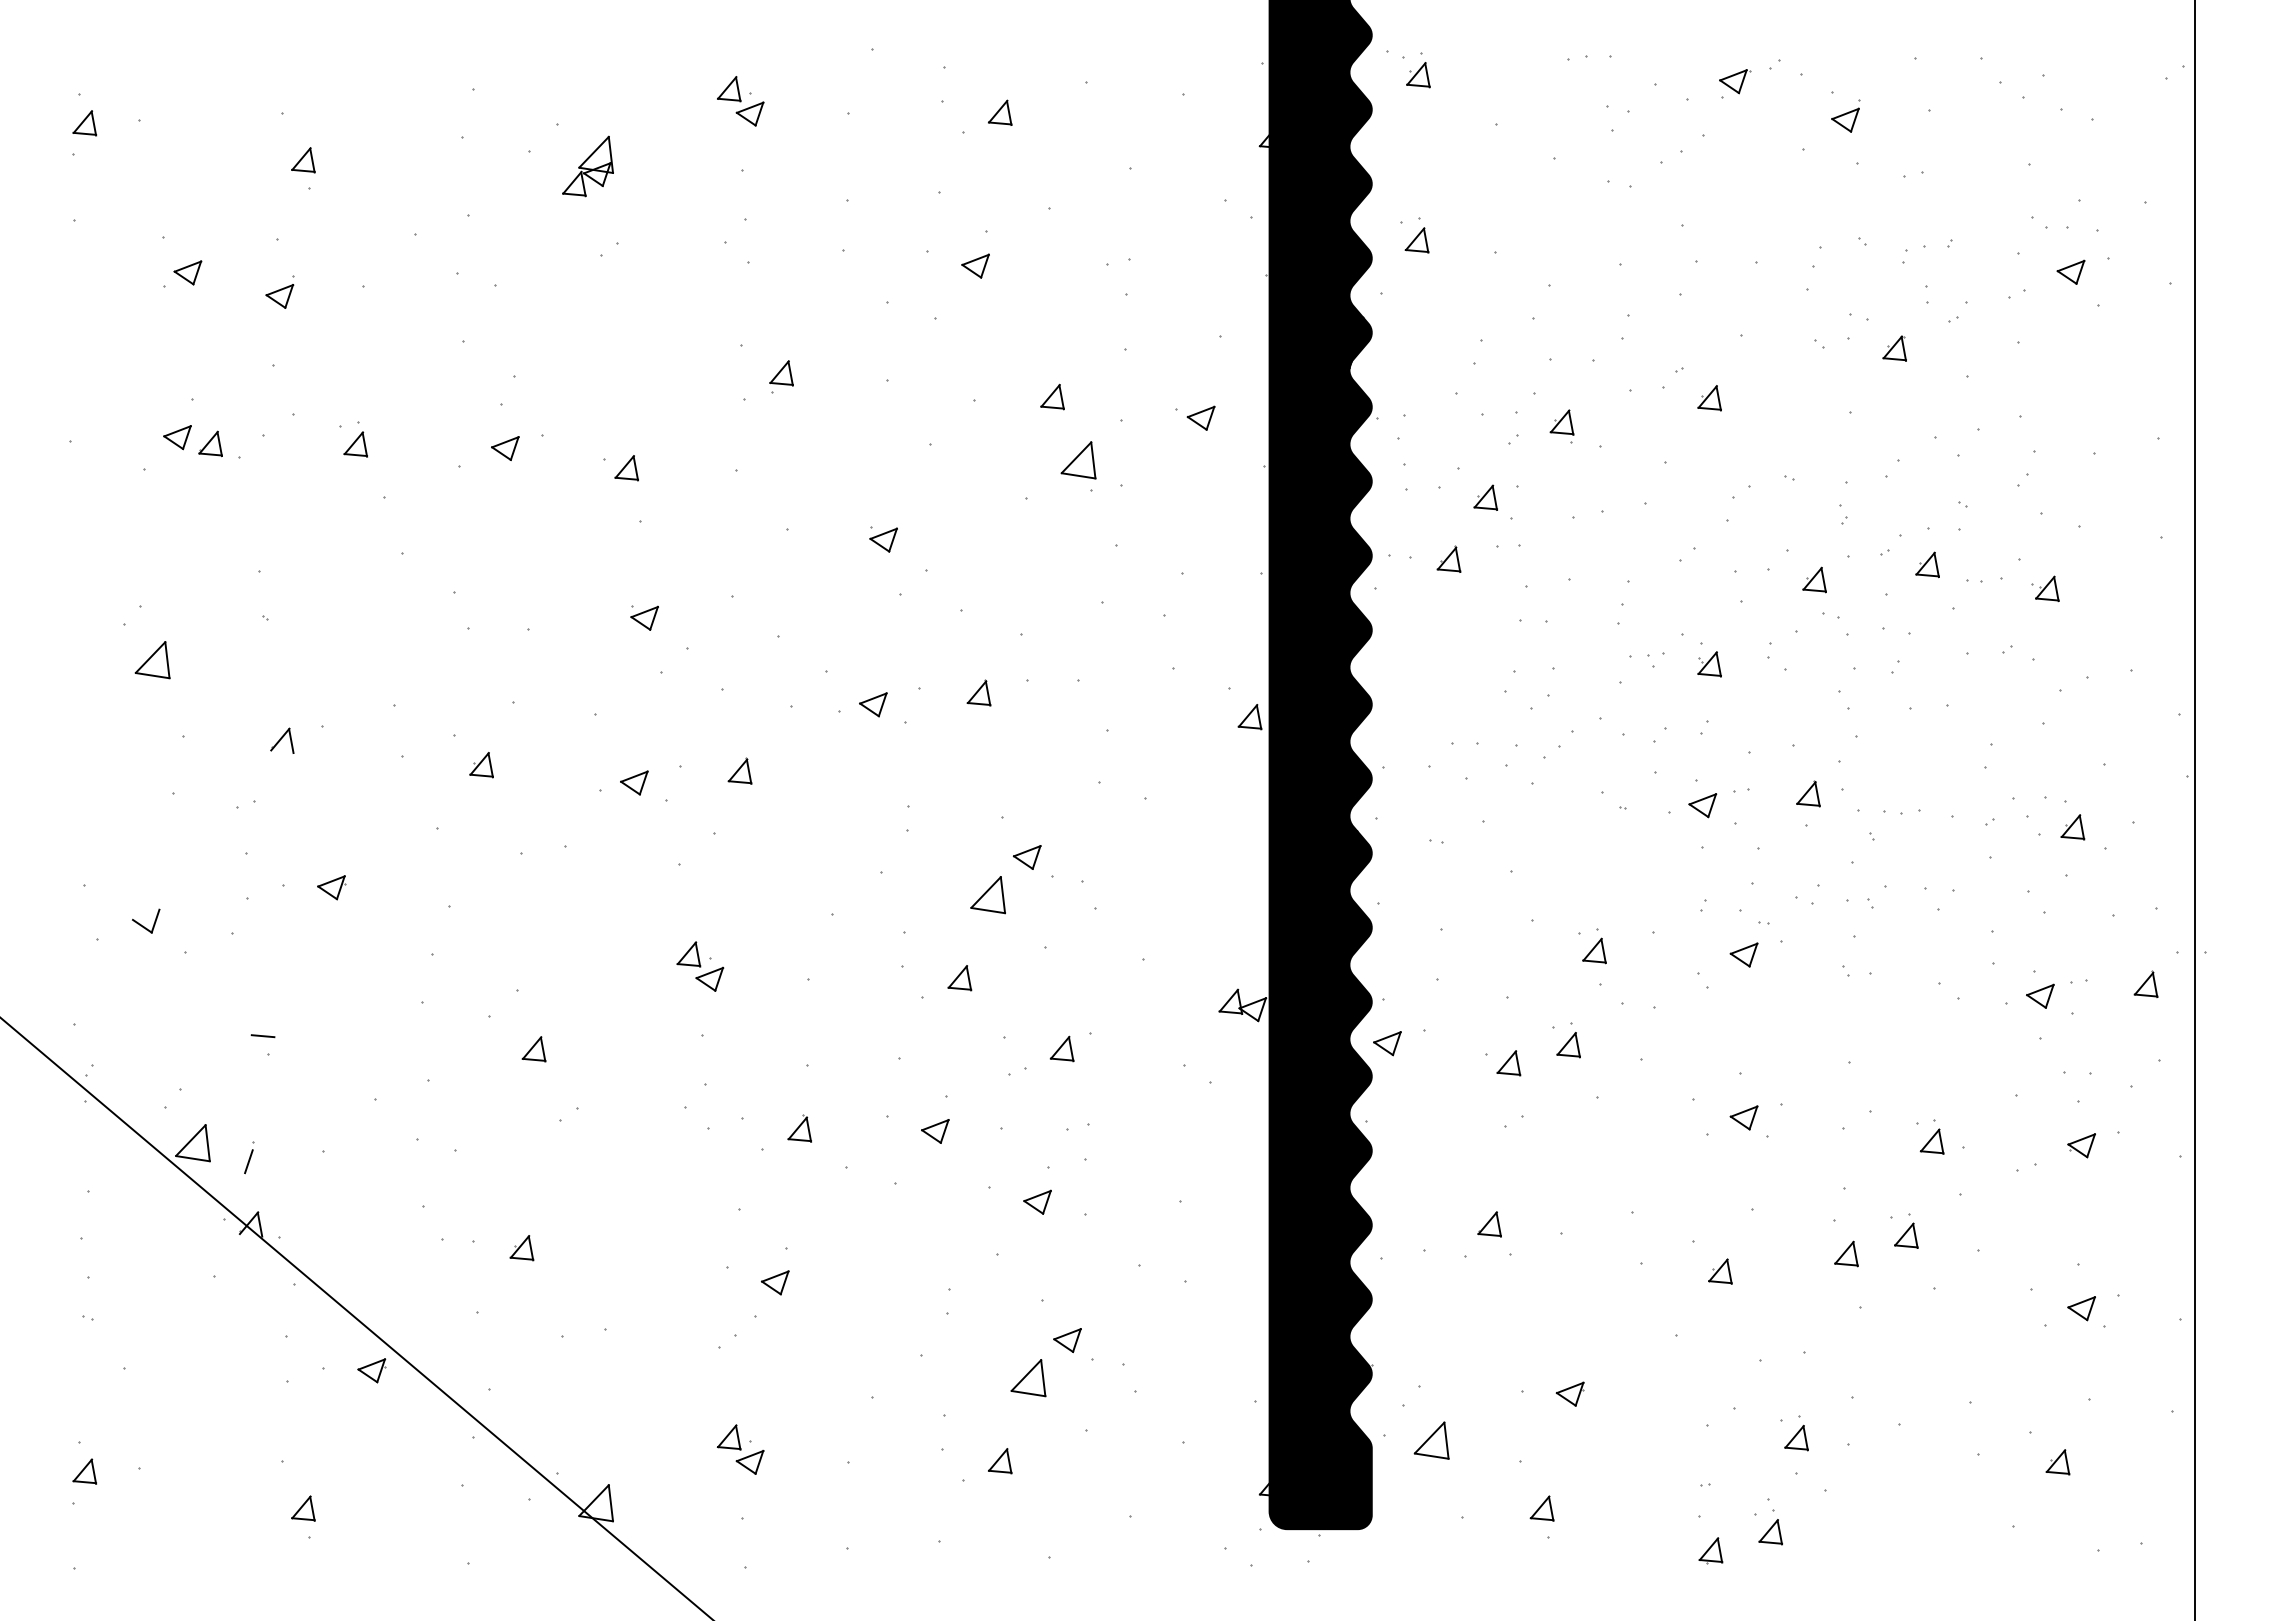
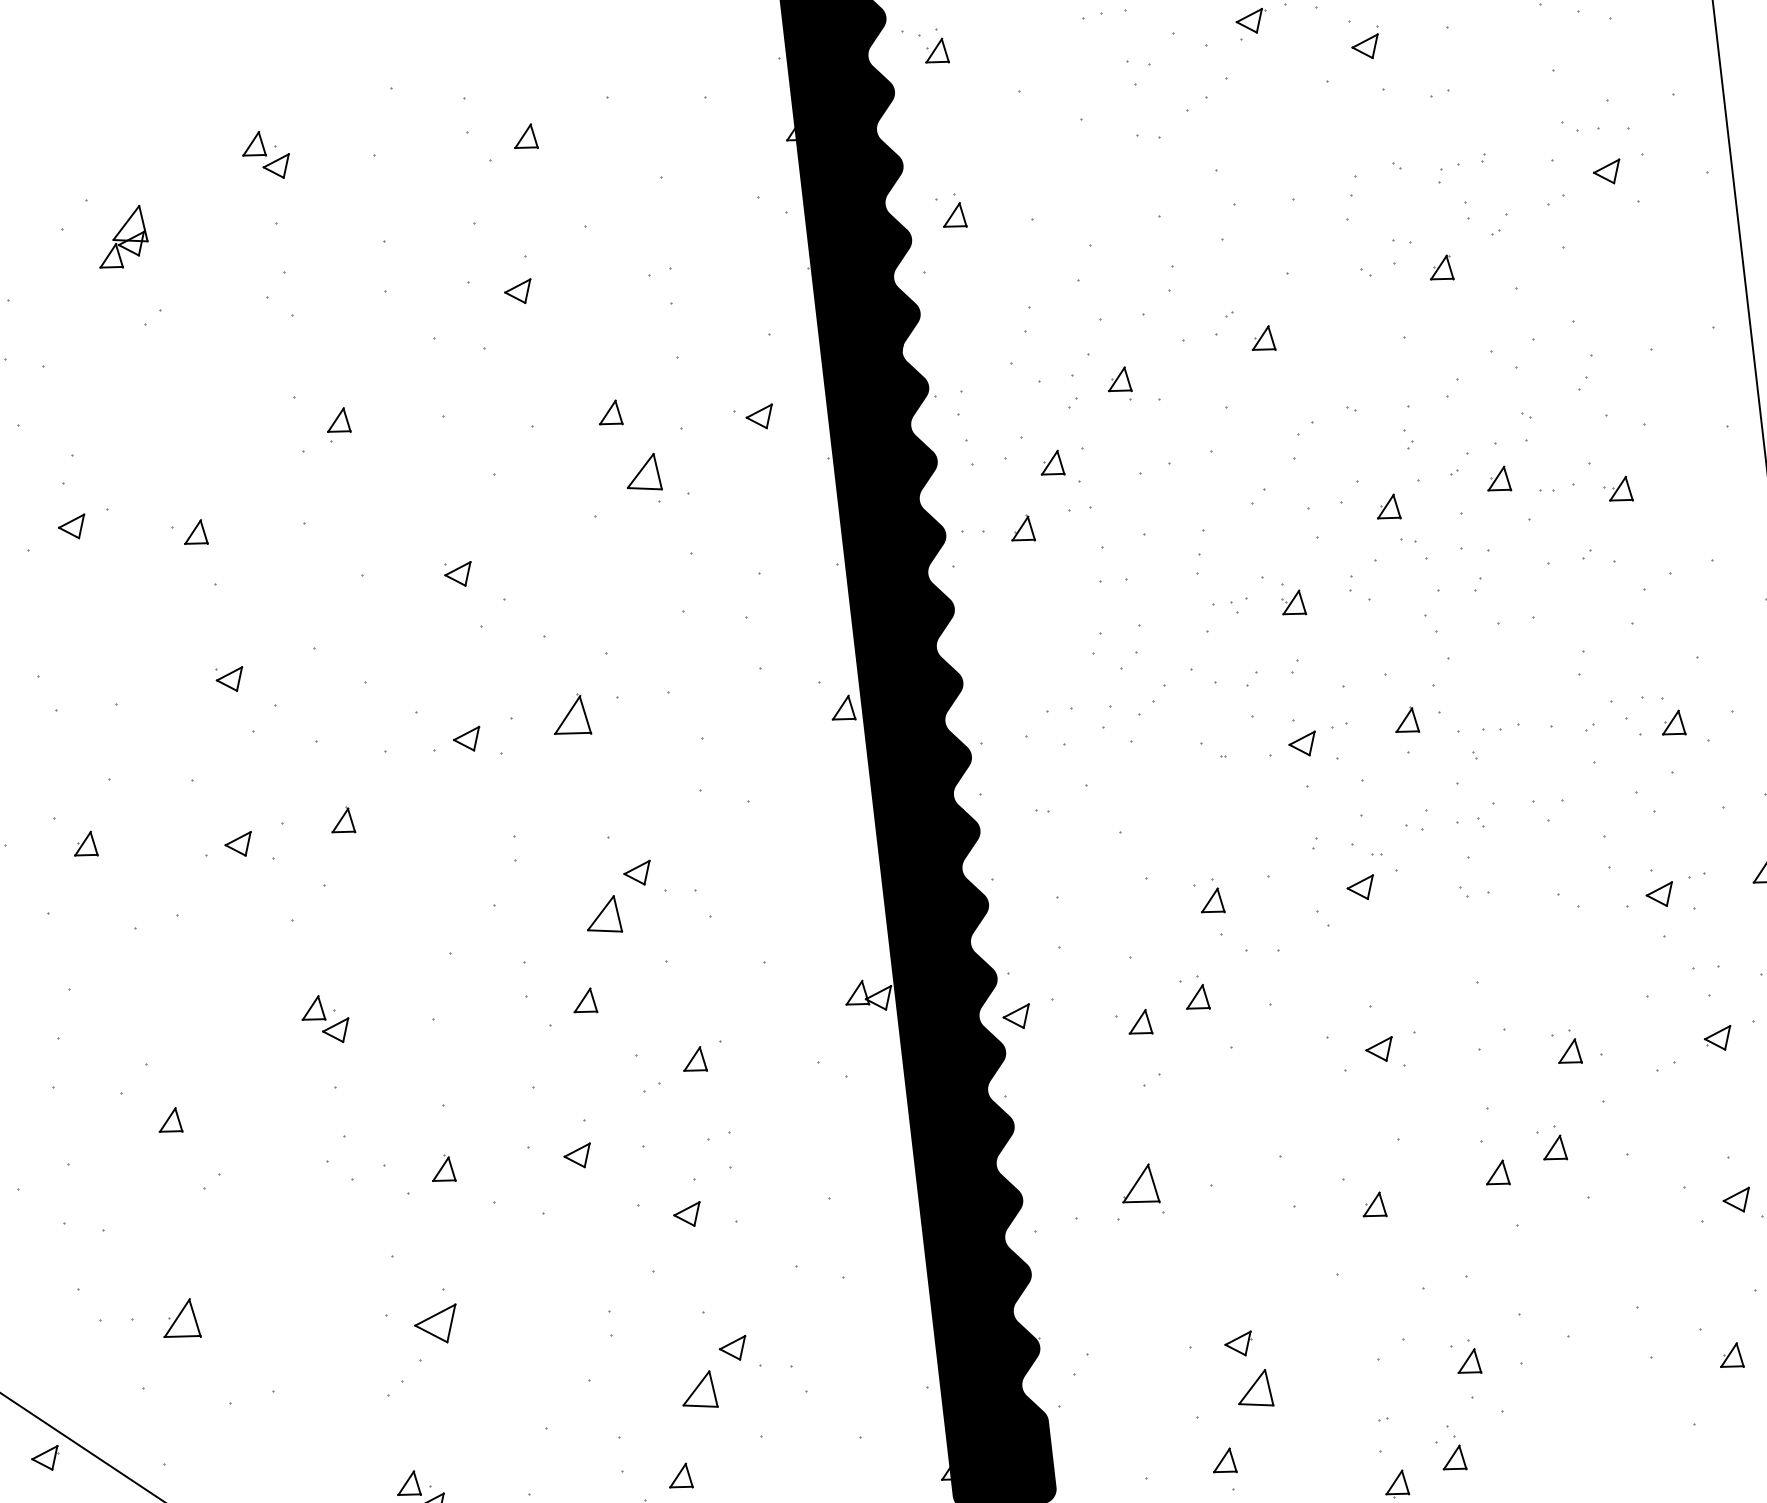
part: (978, 692) -> (570, 715), size x1.6
part: (1489, 1224) -> (1139, 1185), size x1.6
part: (521, 1248) -> (180, 1320), size x1.6
part: (774, 1282) -> (435, 1324), size x1.6
part: (1431, 1440) -> (1254, 1389), moved

